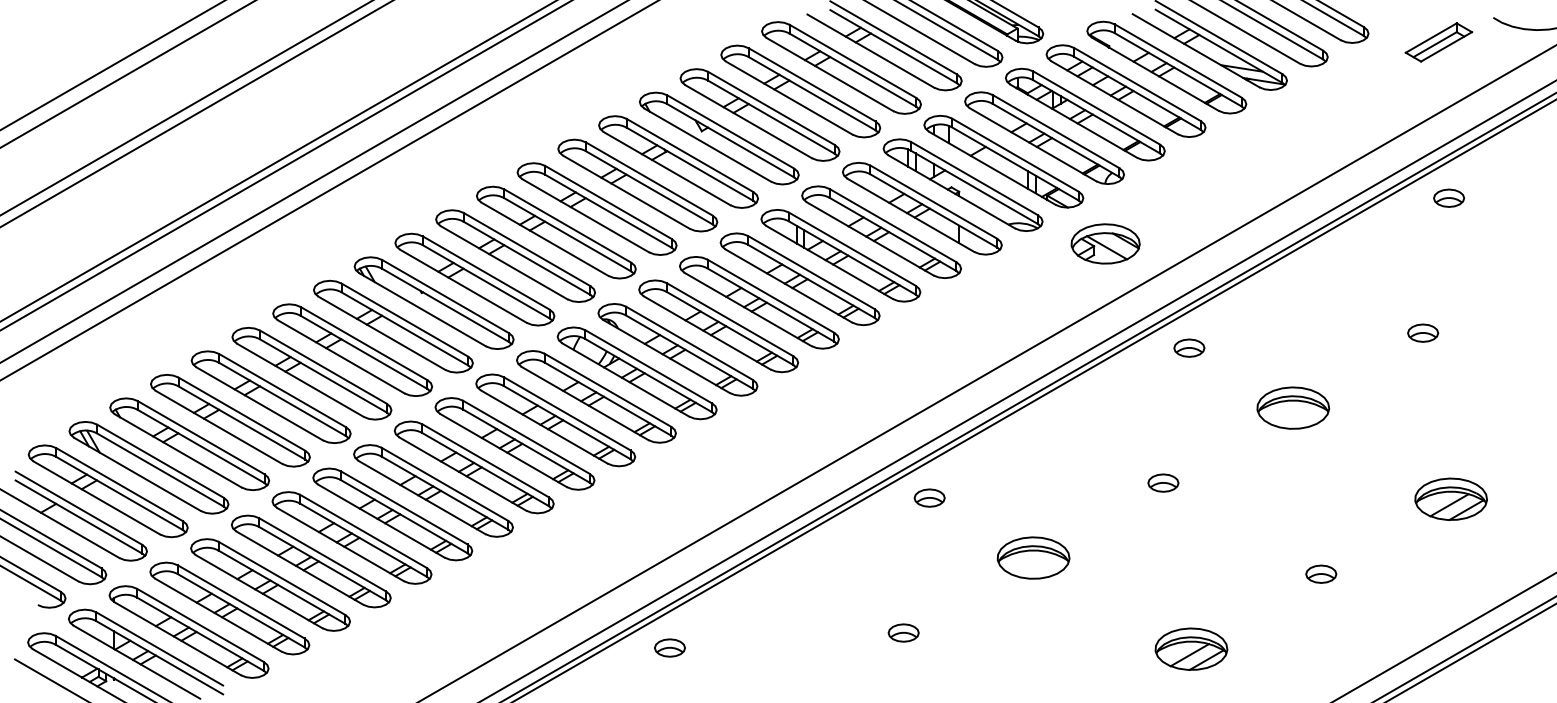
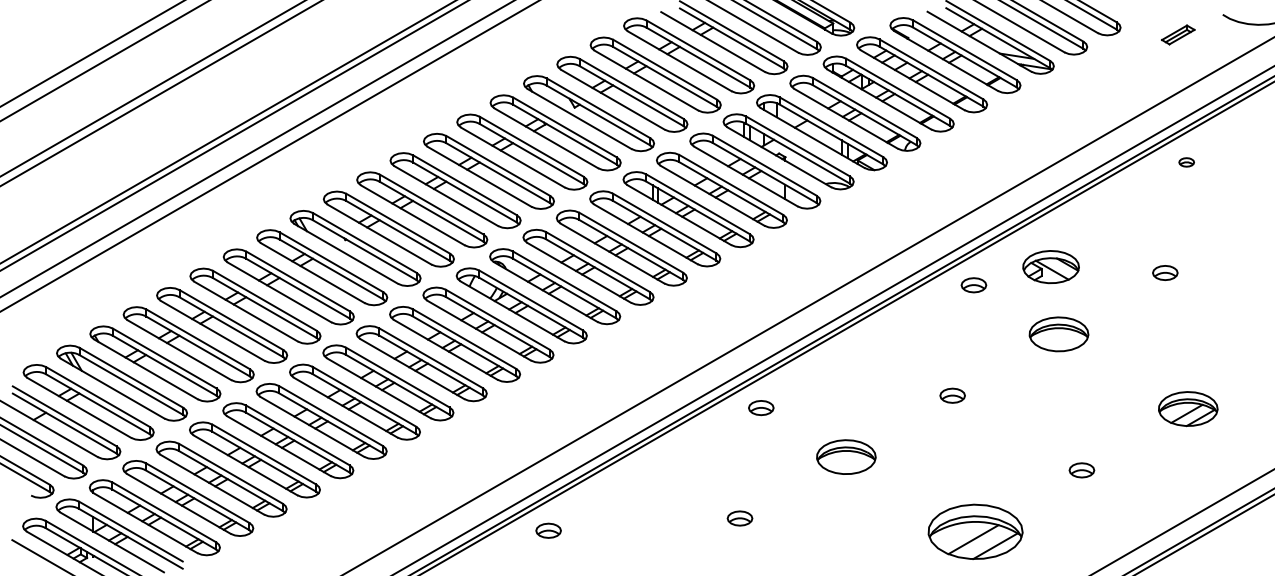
part: (1438, 42) -> (1177, 34), size x0.6
part: (1449, 197) -> (1186, 161), size x0.6
part: (1105, 243) -> (1050, 266), moved
part: (1191, 648) -> (975, 531), size x1.6

